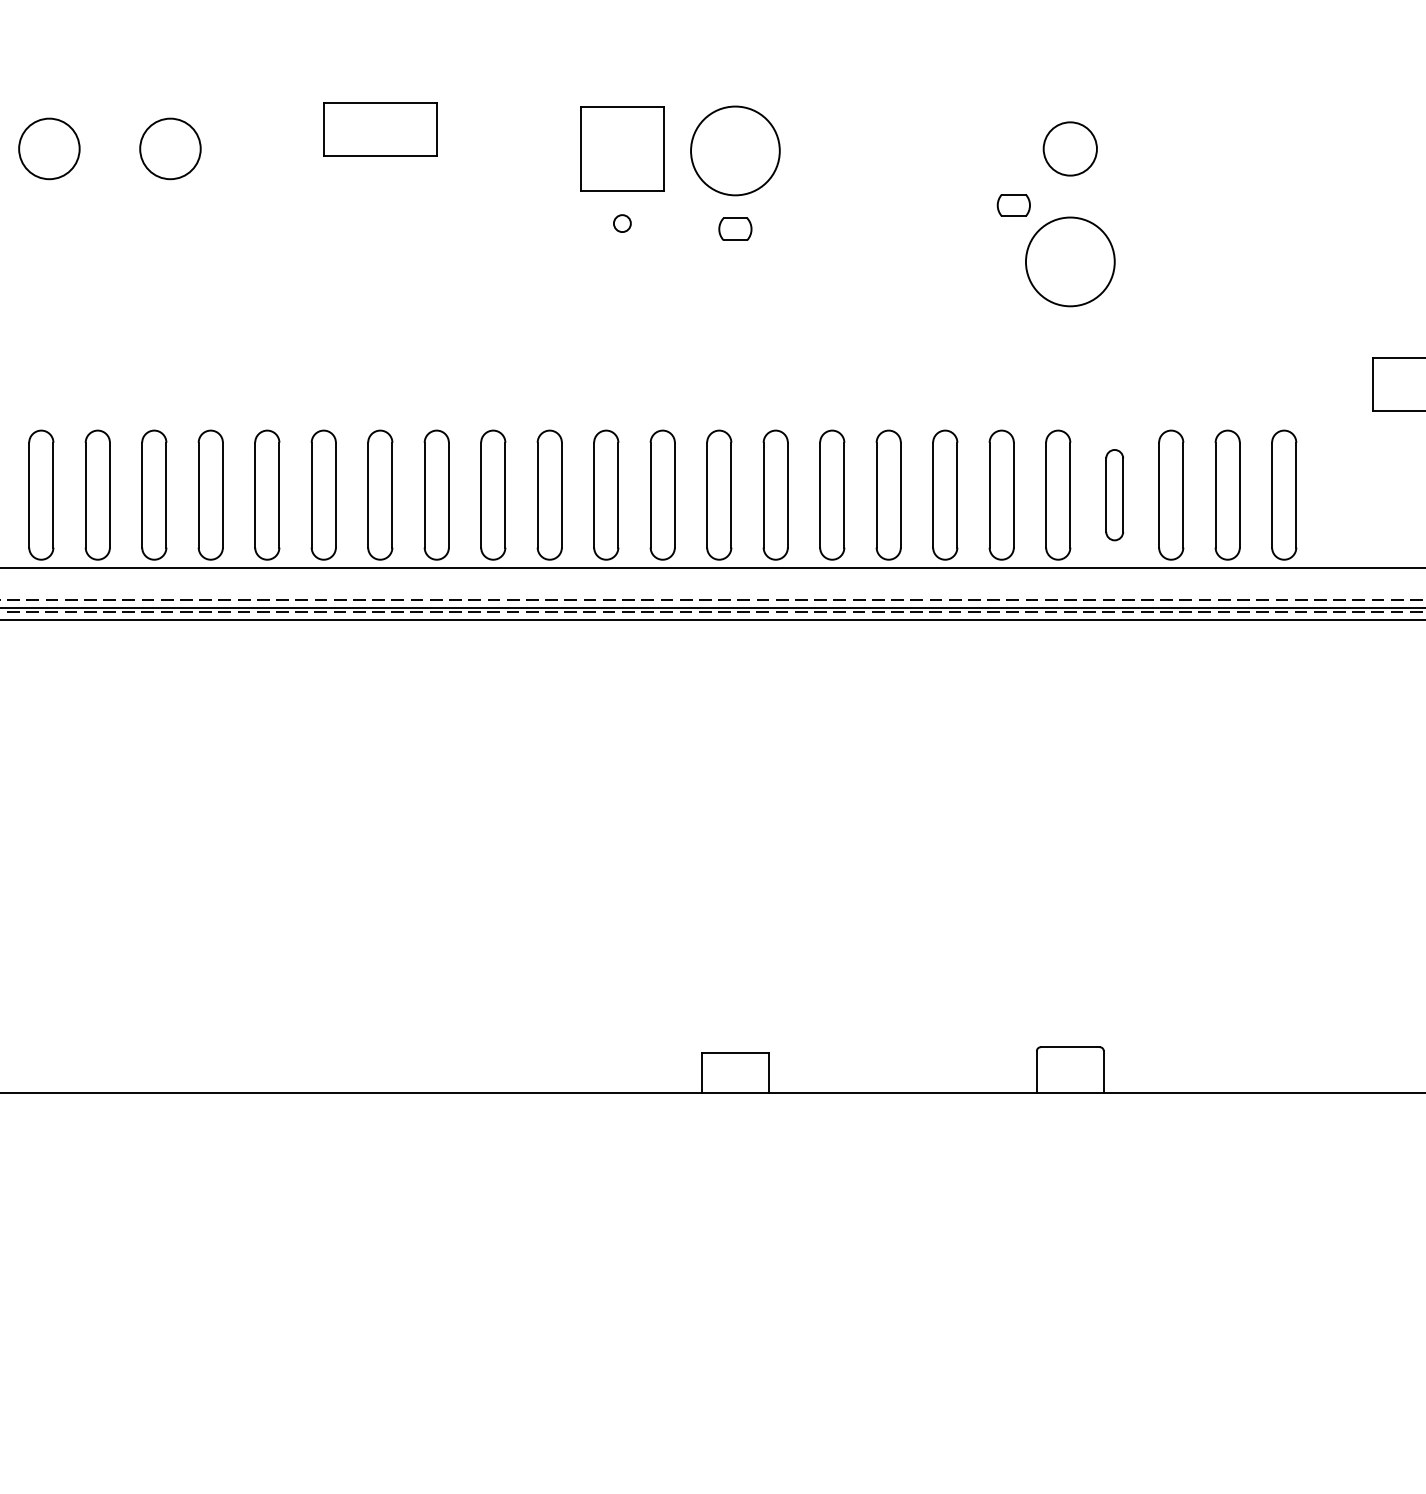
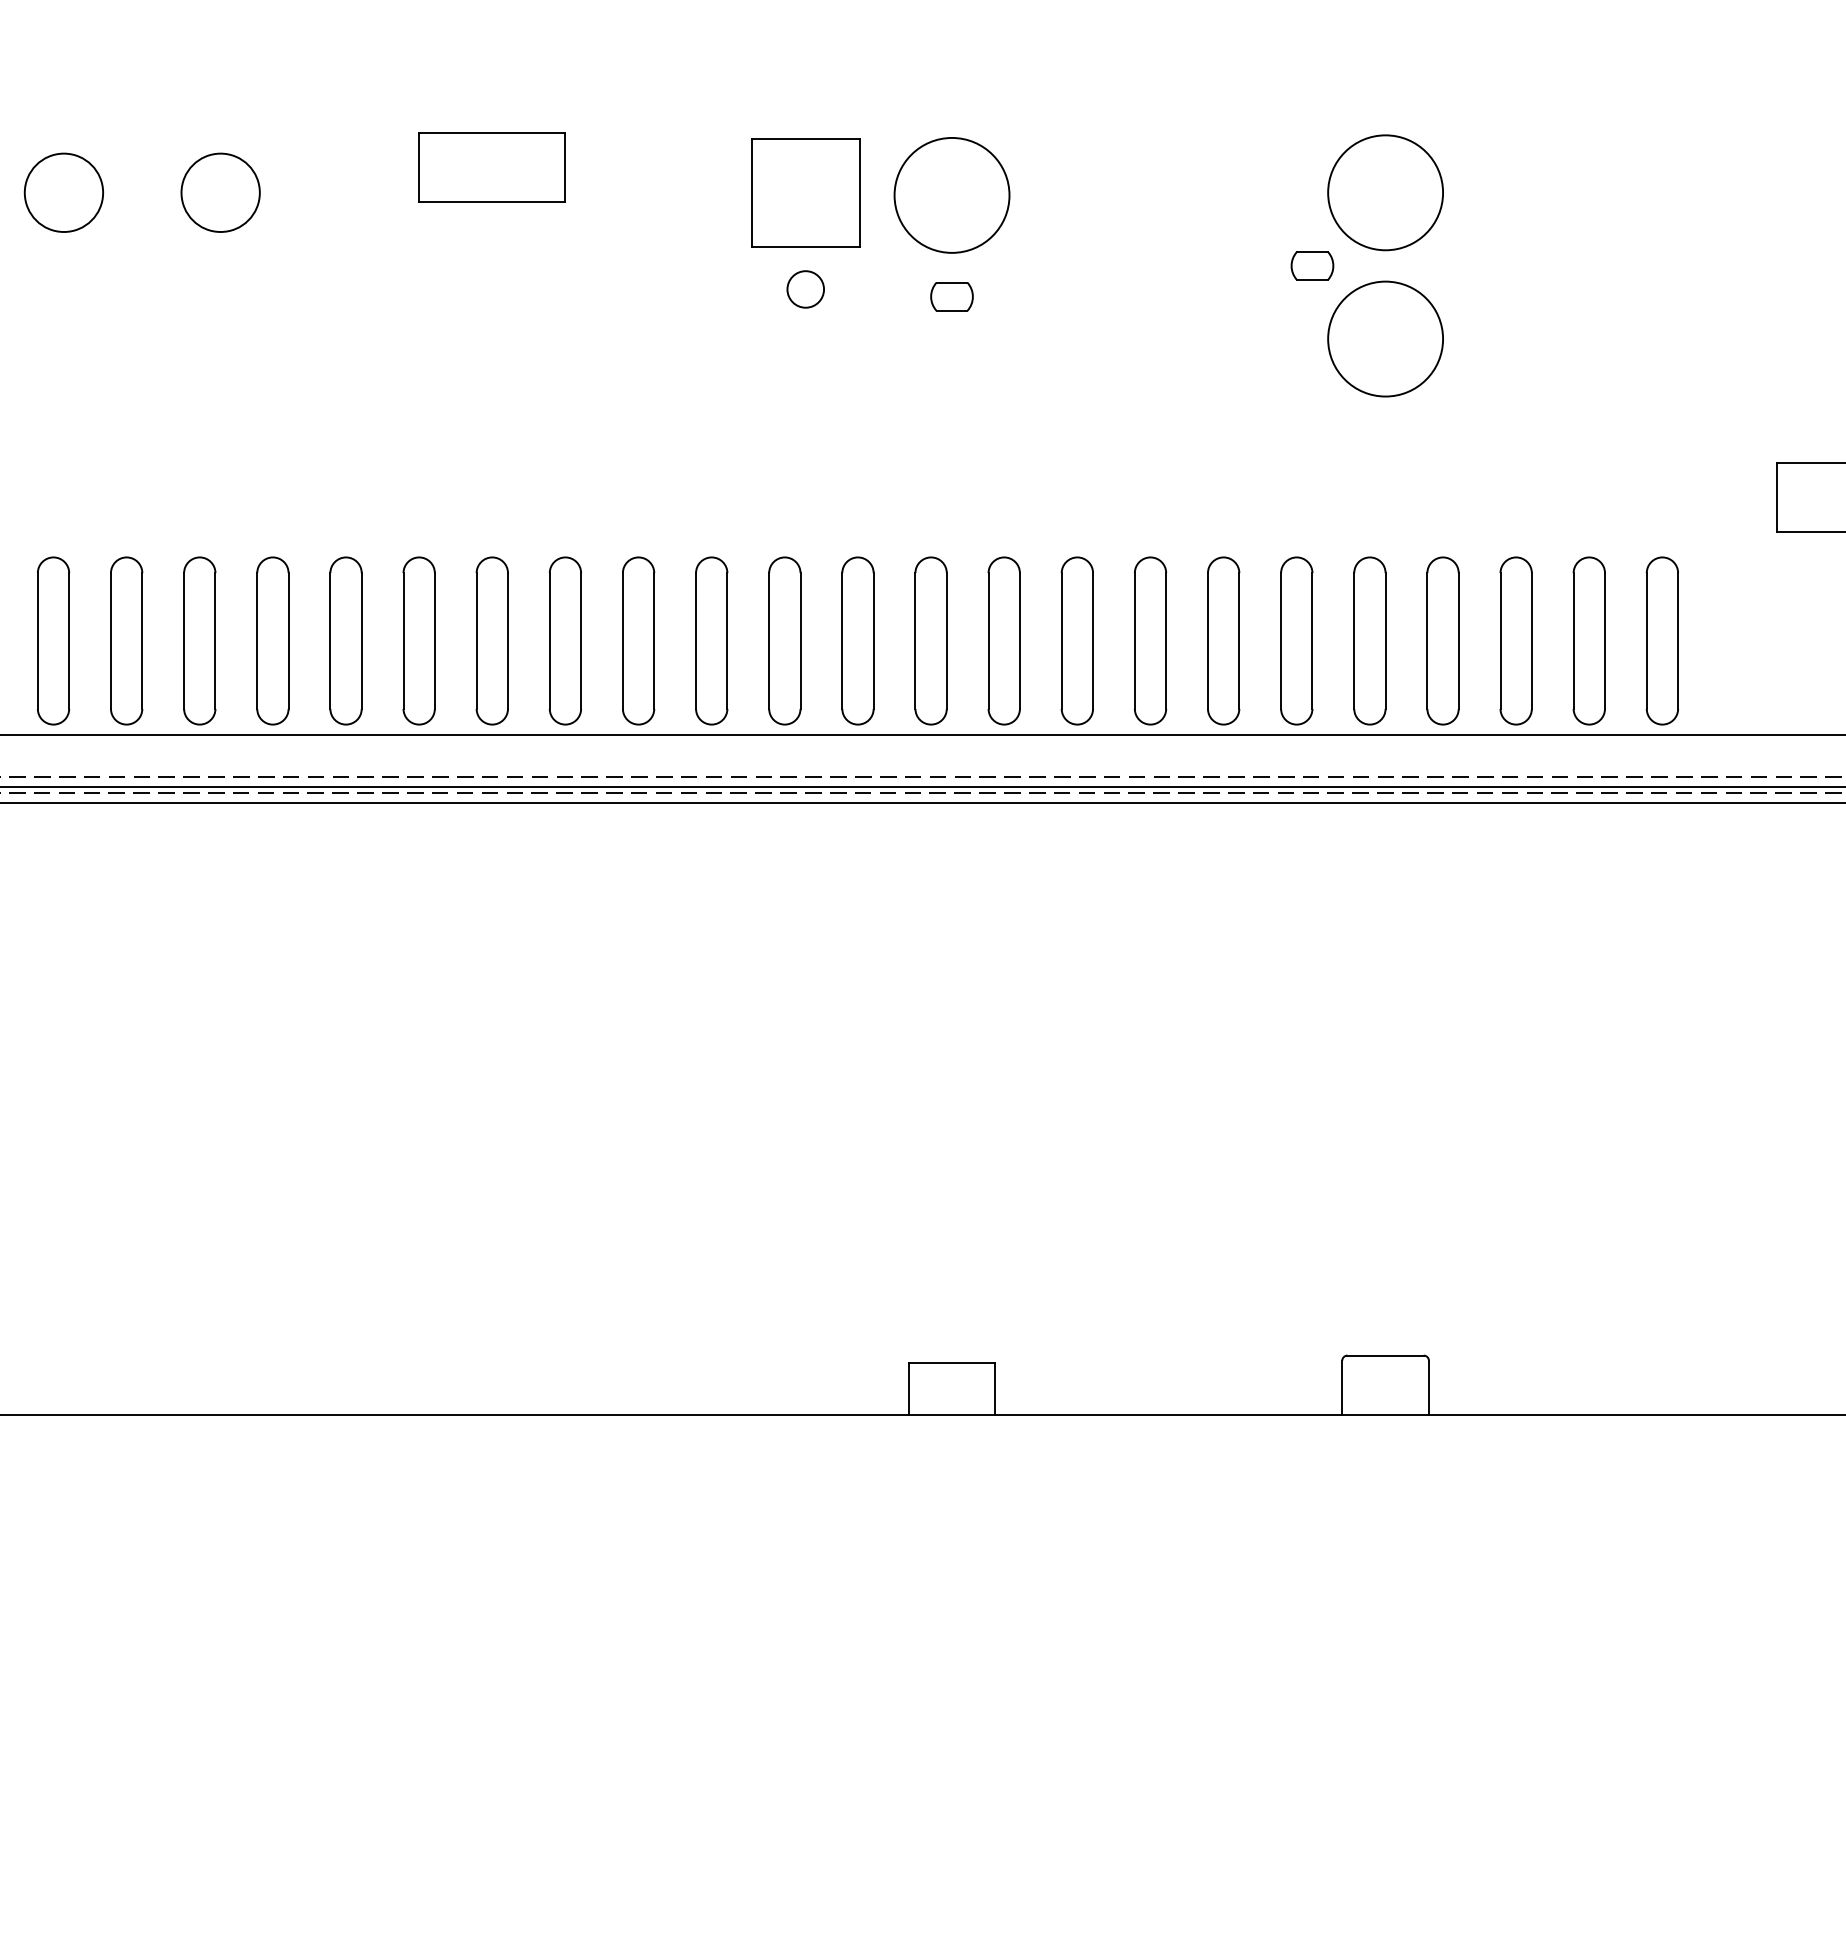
circle: (1070, 148) -> (1385, 192), size x1.67
circle: (622, 223) -> (805, 289), size x1.67
part: (1114, 494) -> (1442, 640), size x1.43

